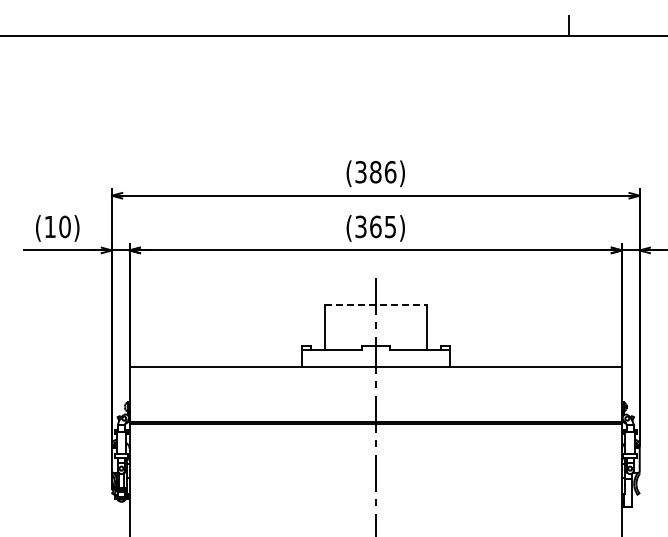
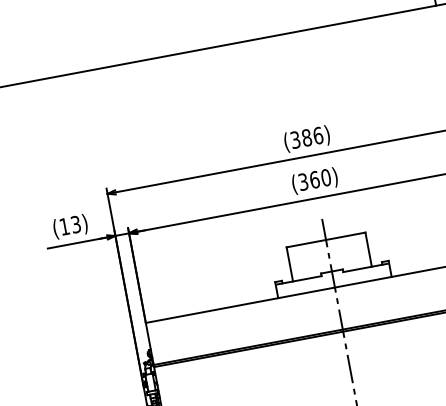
text: (64, 226) -> (75, 224), (10) -> (13)
text: (390, 226) -> (326, 177), (365) -> (360)
line: (376, 305) -> (326, 240), dashed -> solid

